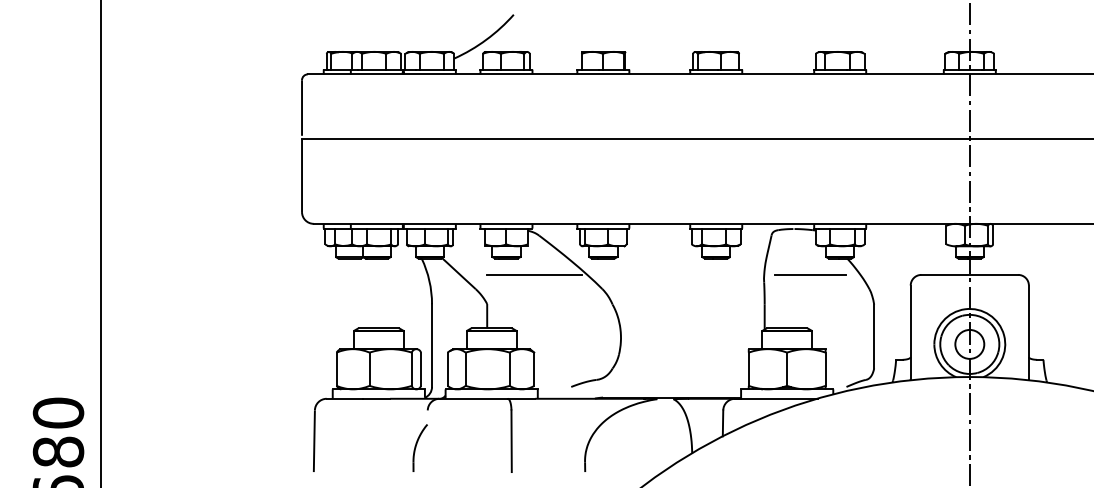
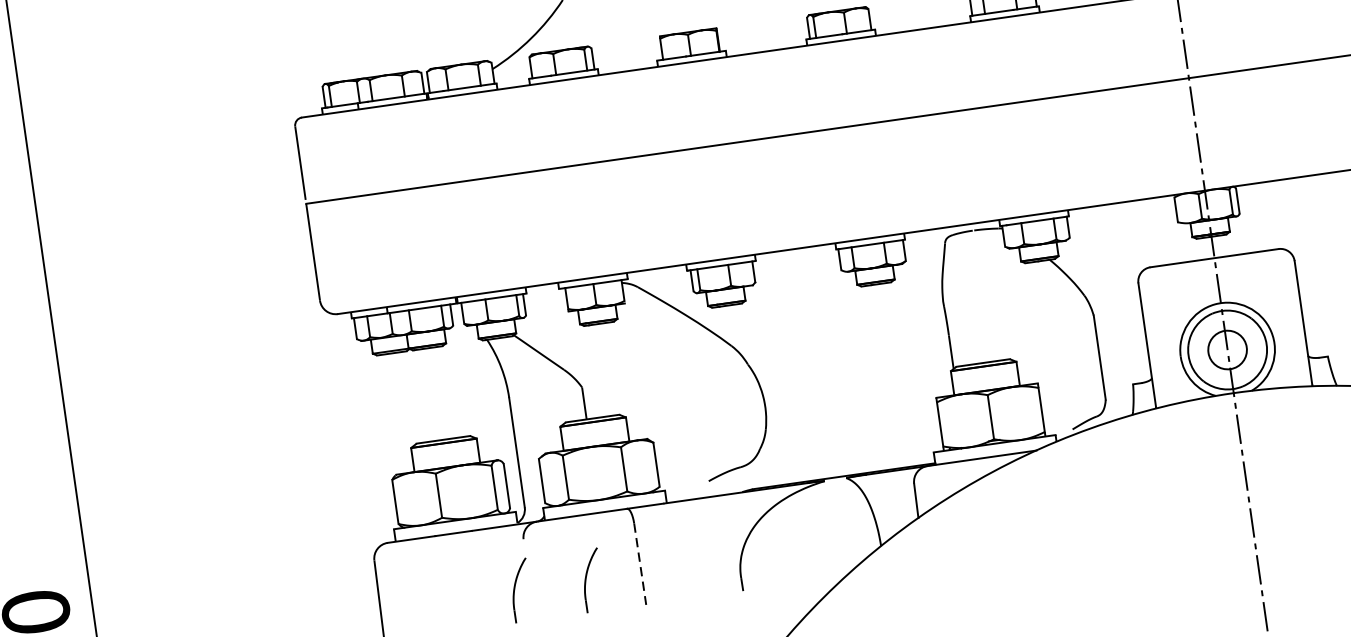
line: (533, 274) -> (637, 339), removed
line: (810, 274) -> (1003, 287), removed
line: (511, 441) -> (640, 564), solid -> dashed
part: (473, 447) -> (590, 579), added

